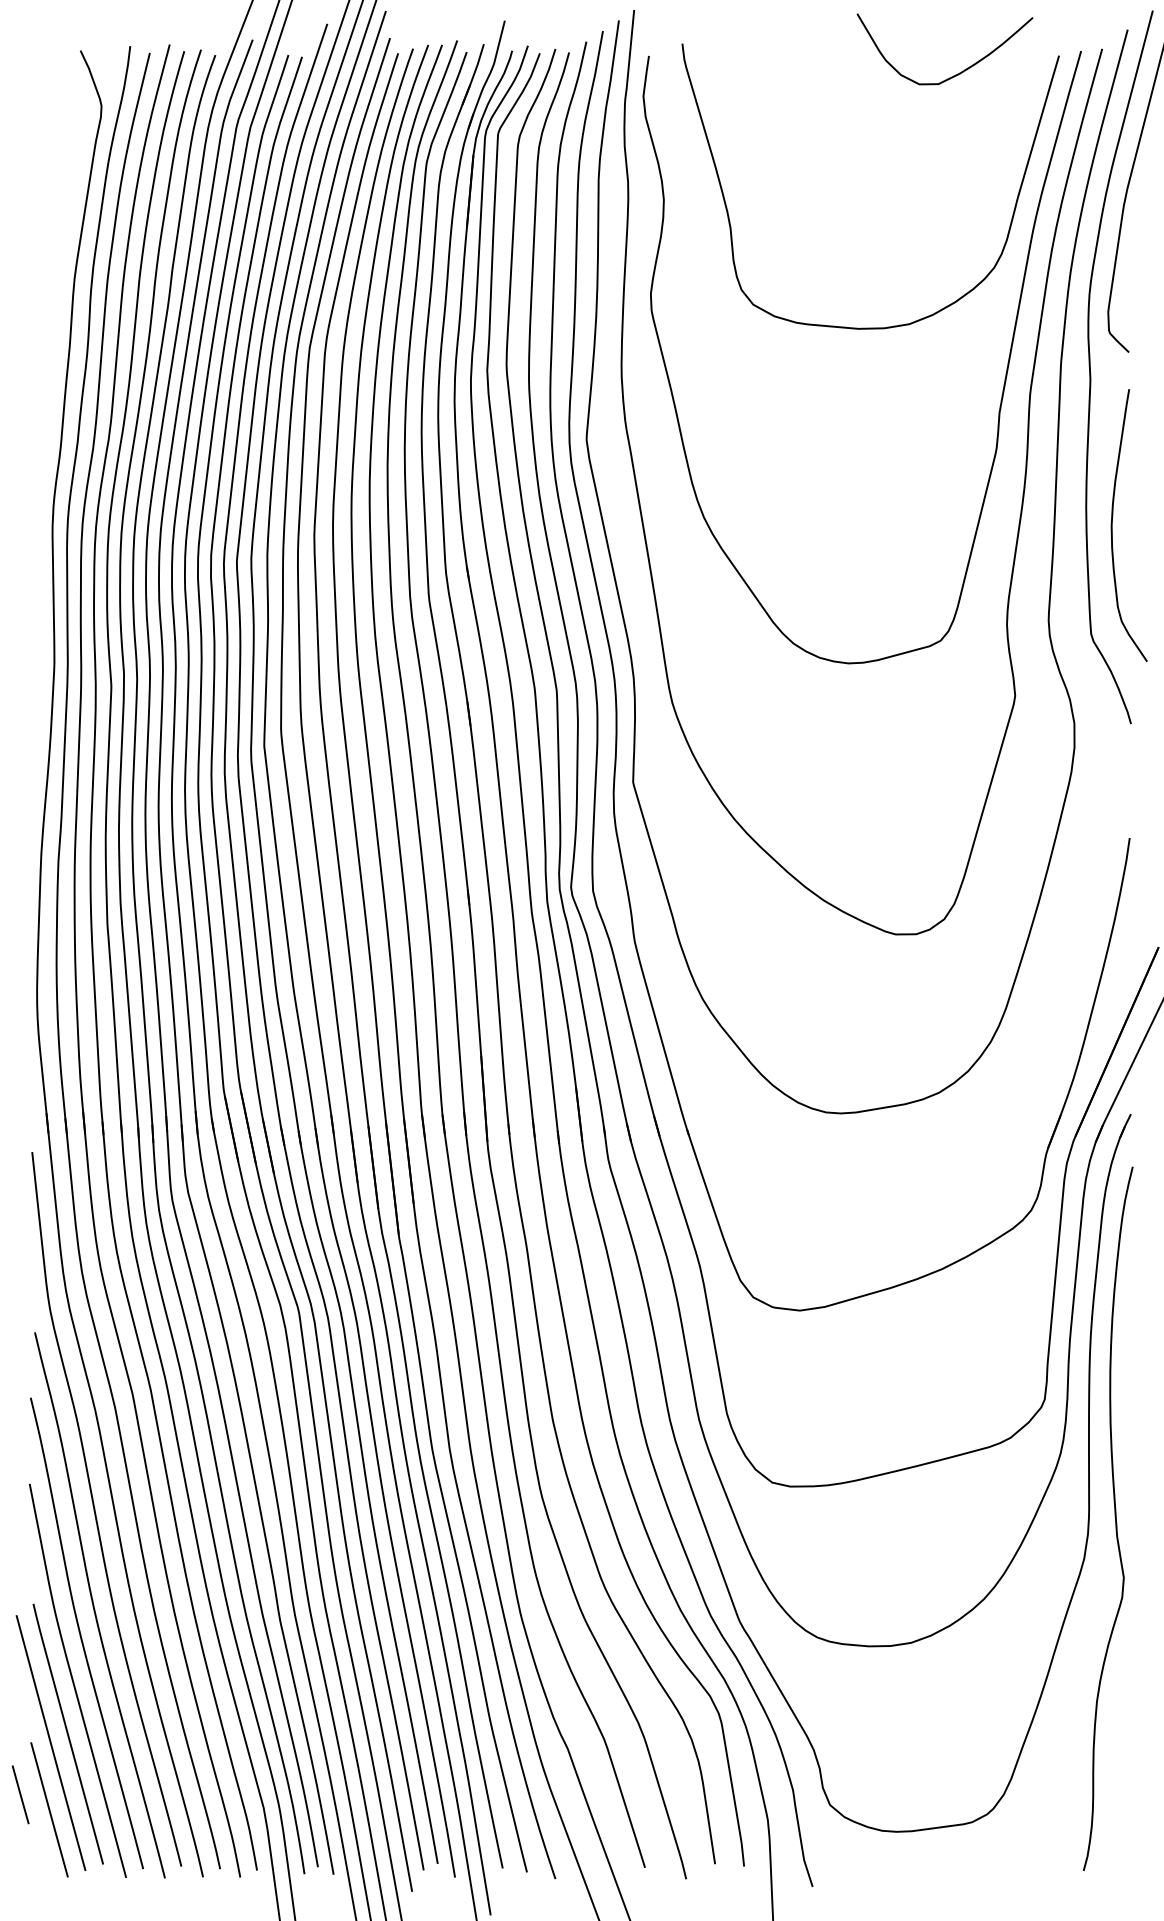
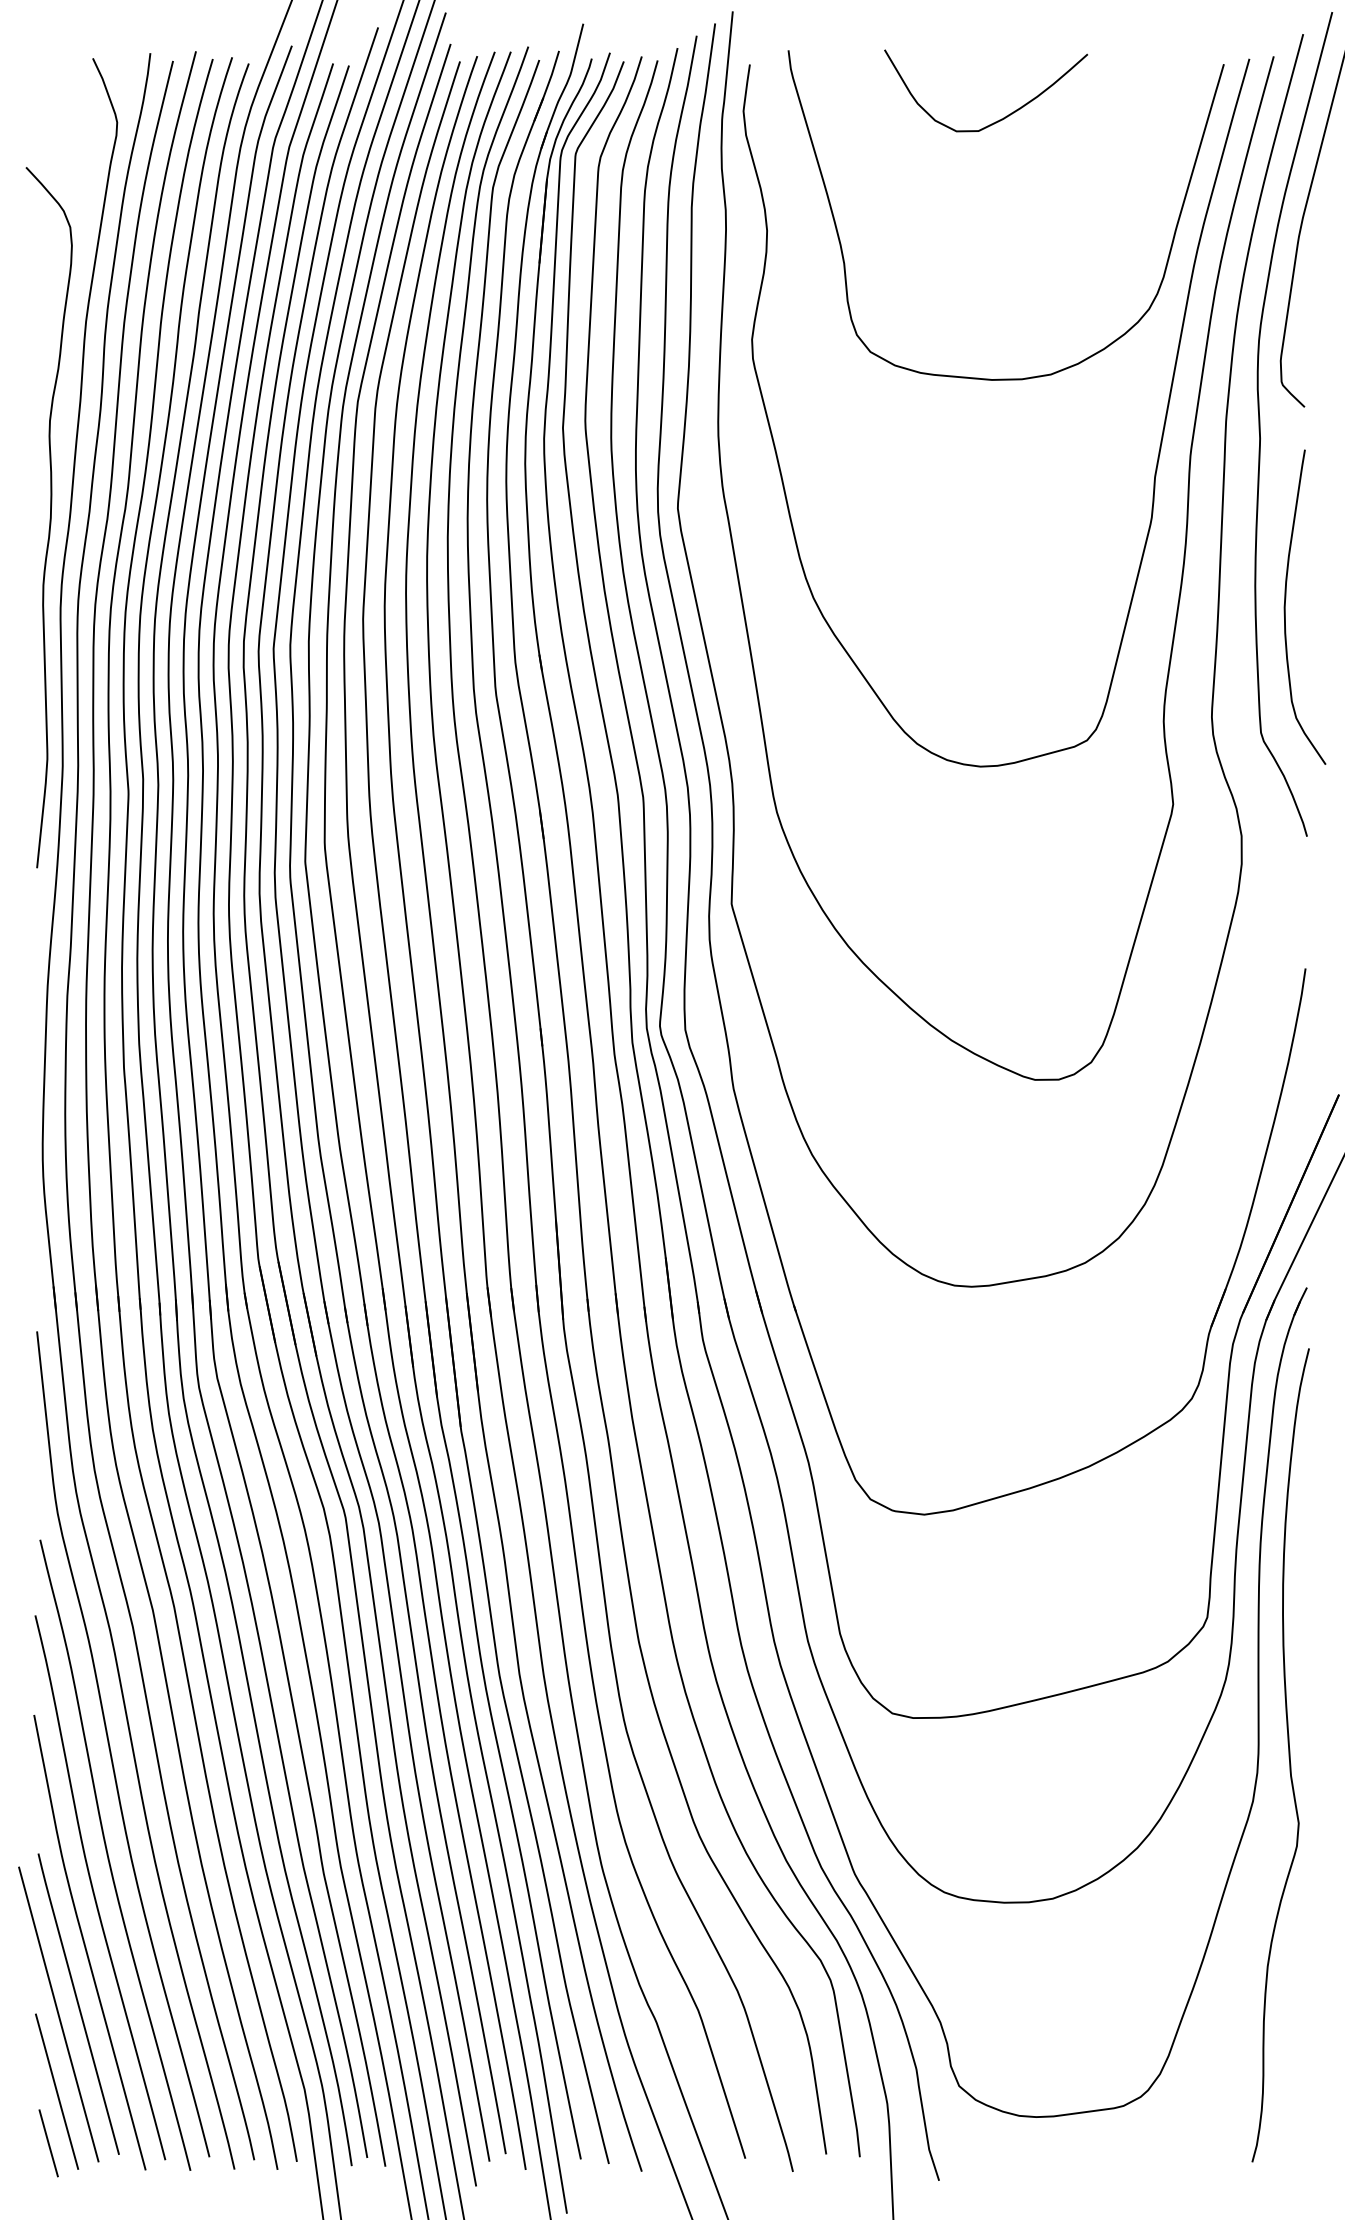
curve: (958, 73) -> (1001, 118), moved
curve: (42, 448) -> (49, 518), added
line: (20, 1794) -> (48, 2143), moved

